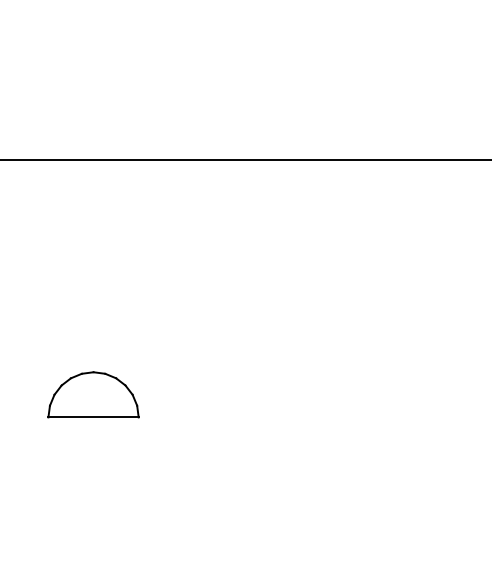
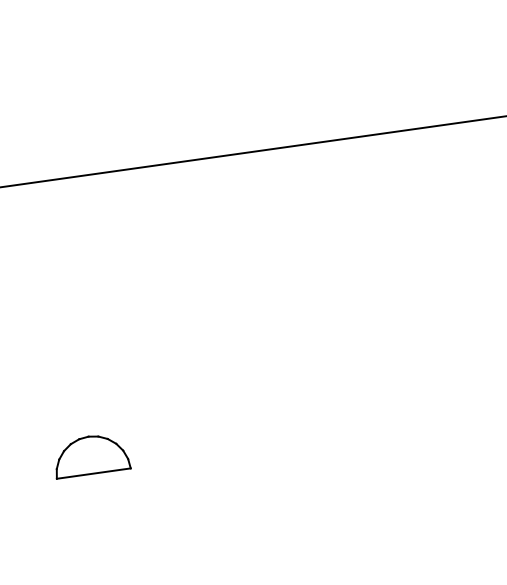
part: (93, 394) -> (91, 454), size x0.7

